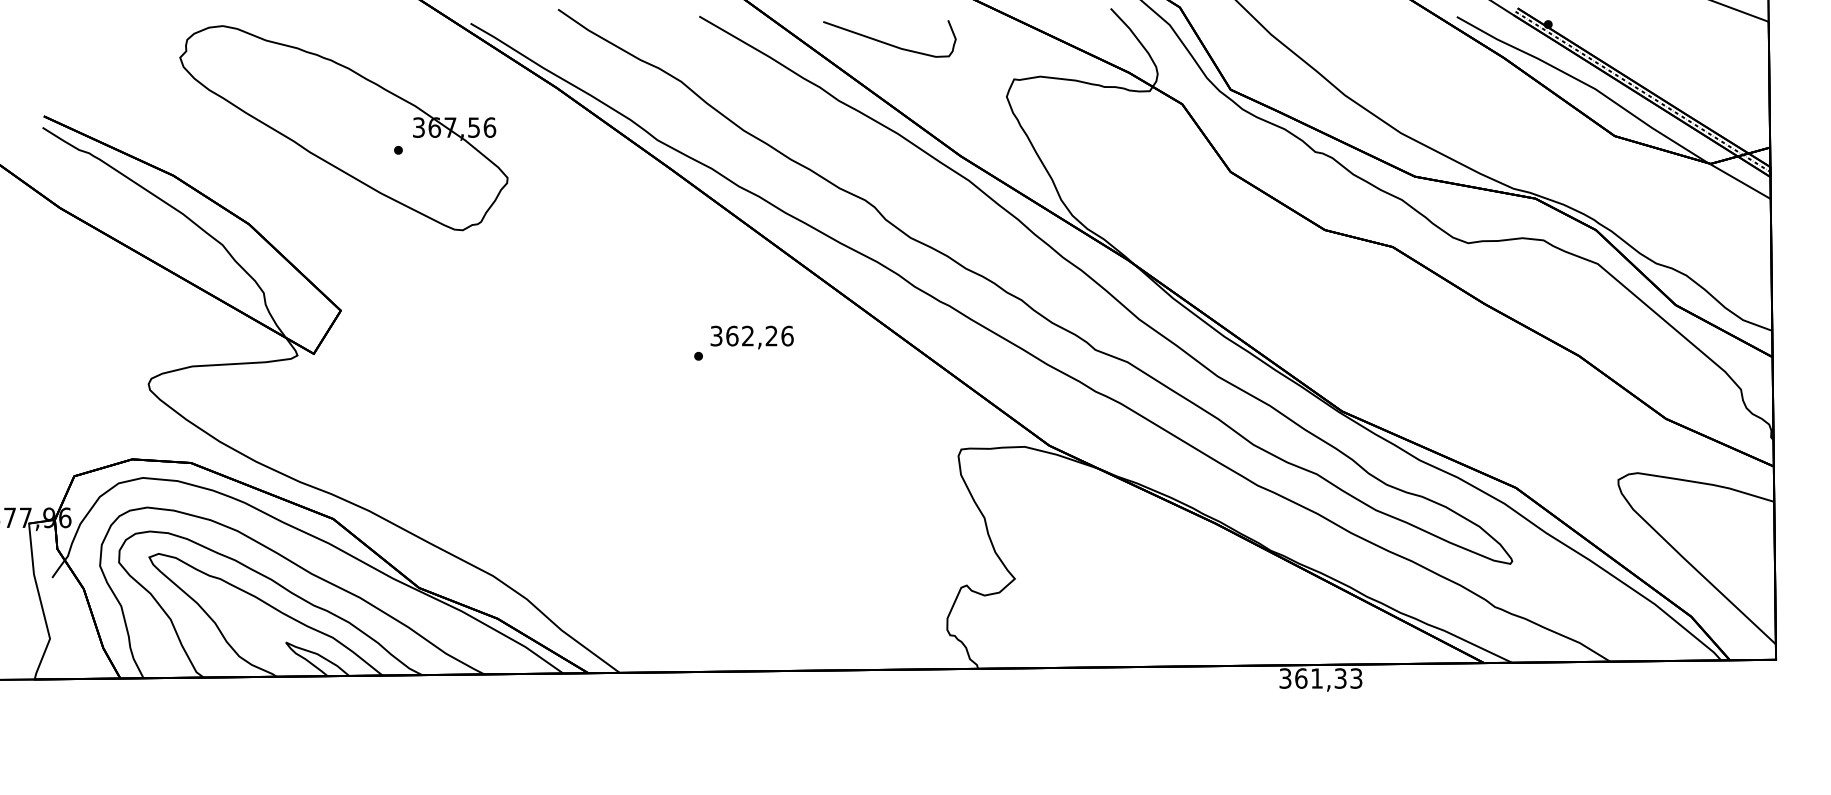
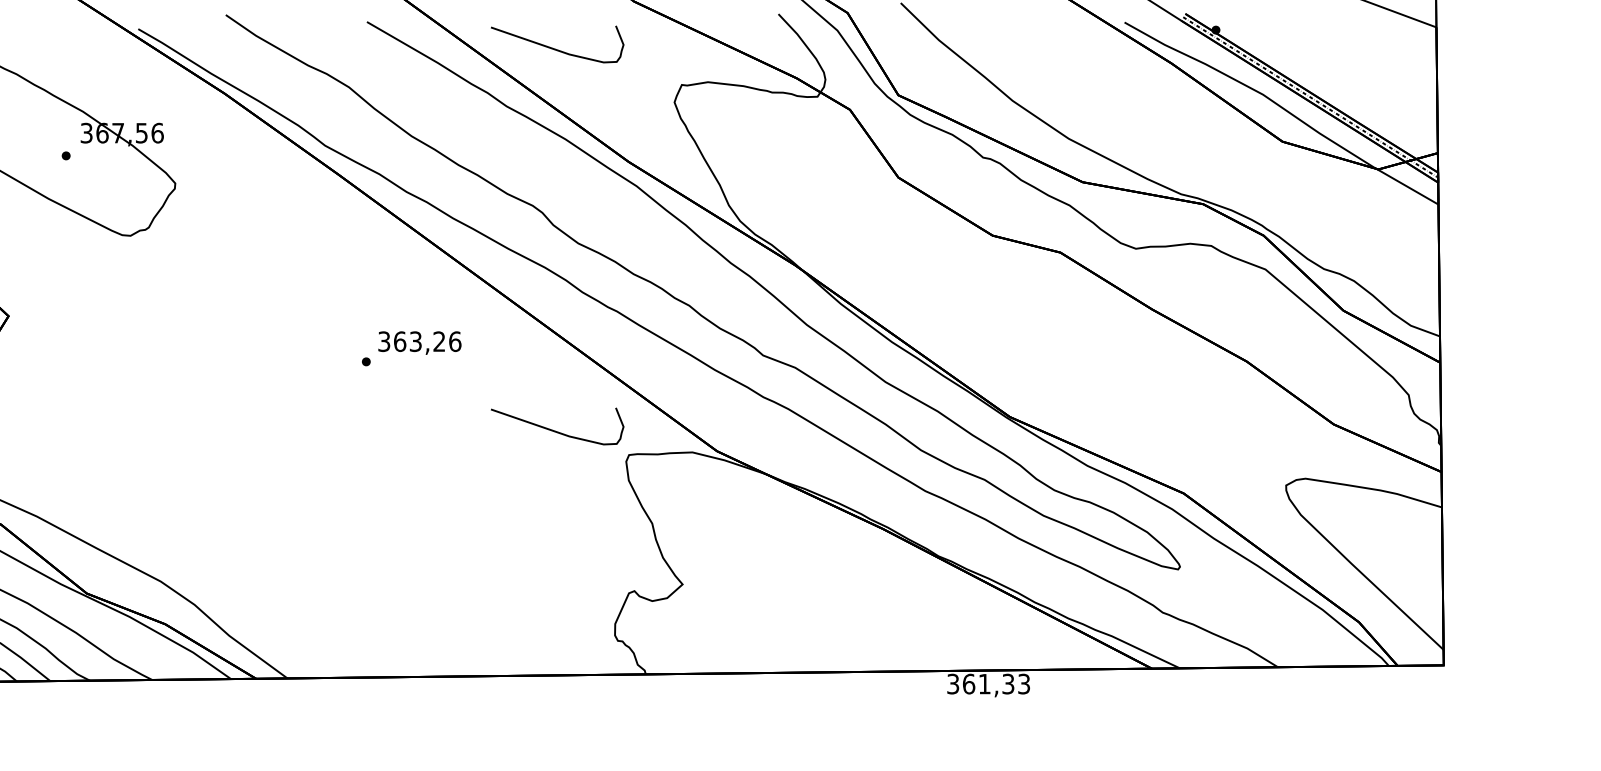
text: (747, 336) -> (415, 342), 362,26 -> 363,26
curve: (886, 424) -> (554, 430), added

